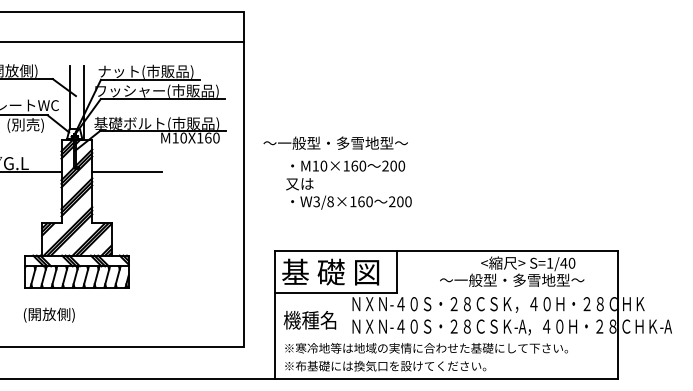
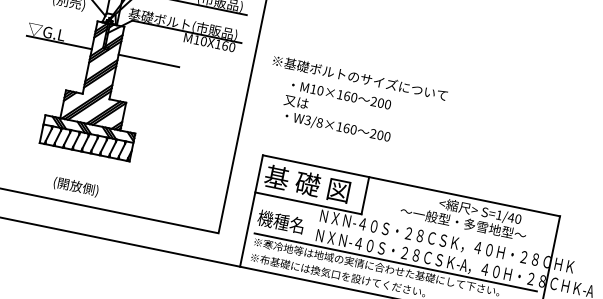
text: (364, 142) -> (359, 77), ～一般型・多雪地型～ -> ※基礎ボルトのサイズについて
text: (49, 314) -> (76, 186), moved
line: (446, 338) -> (396, 262), added

